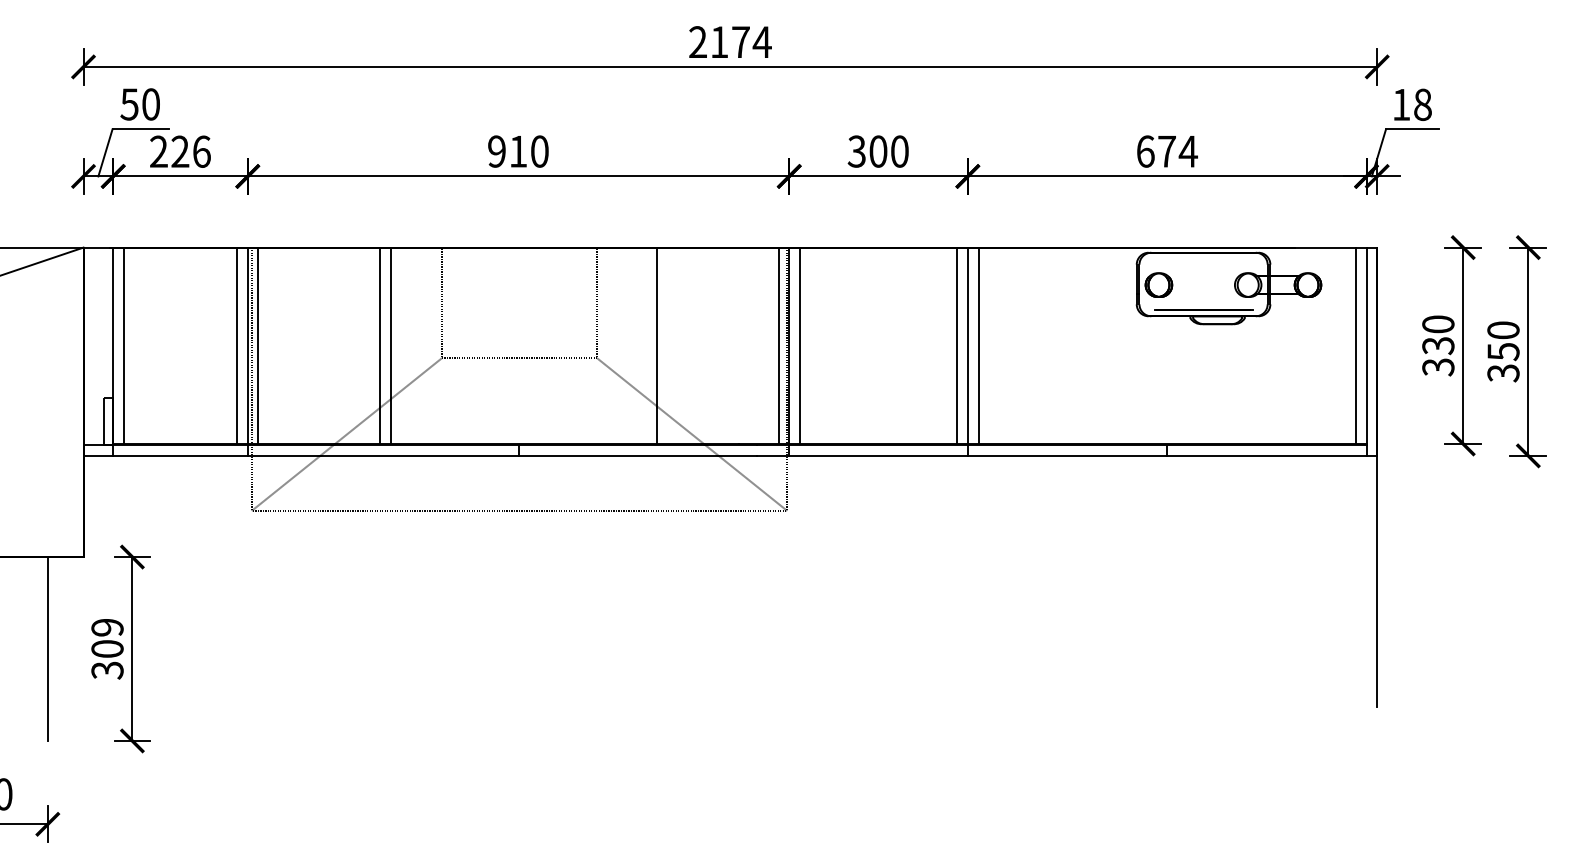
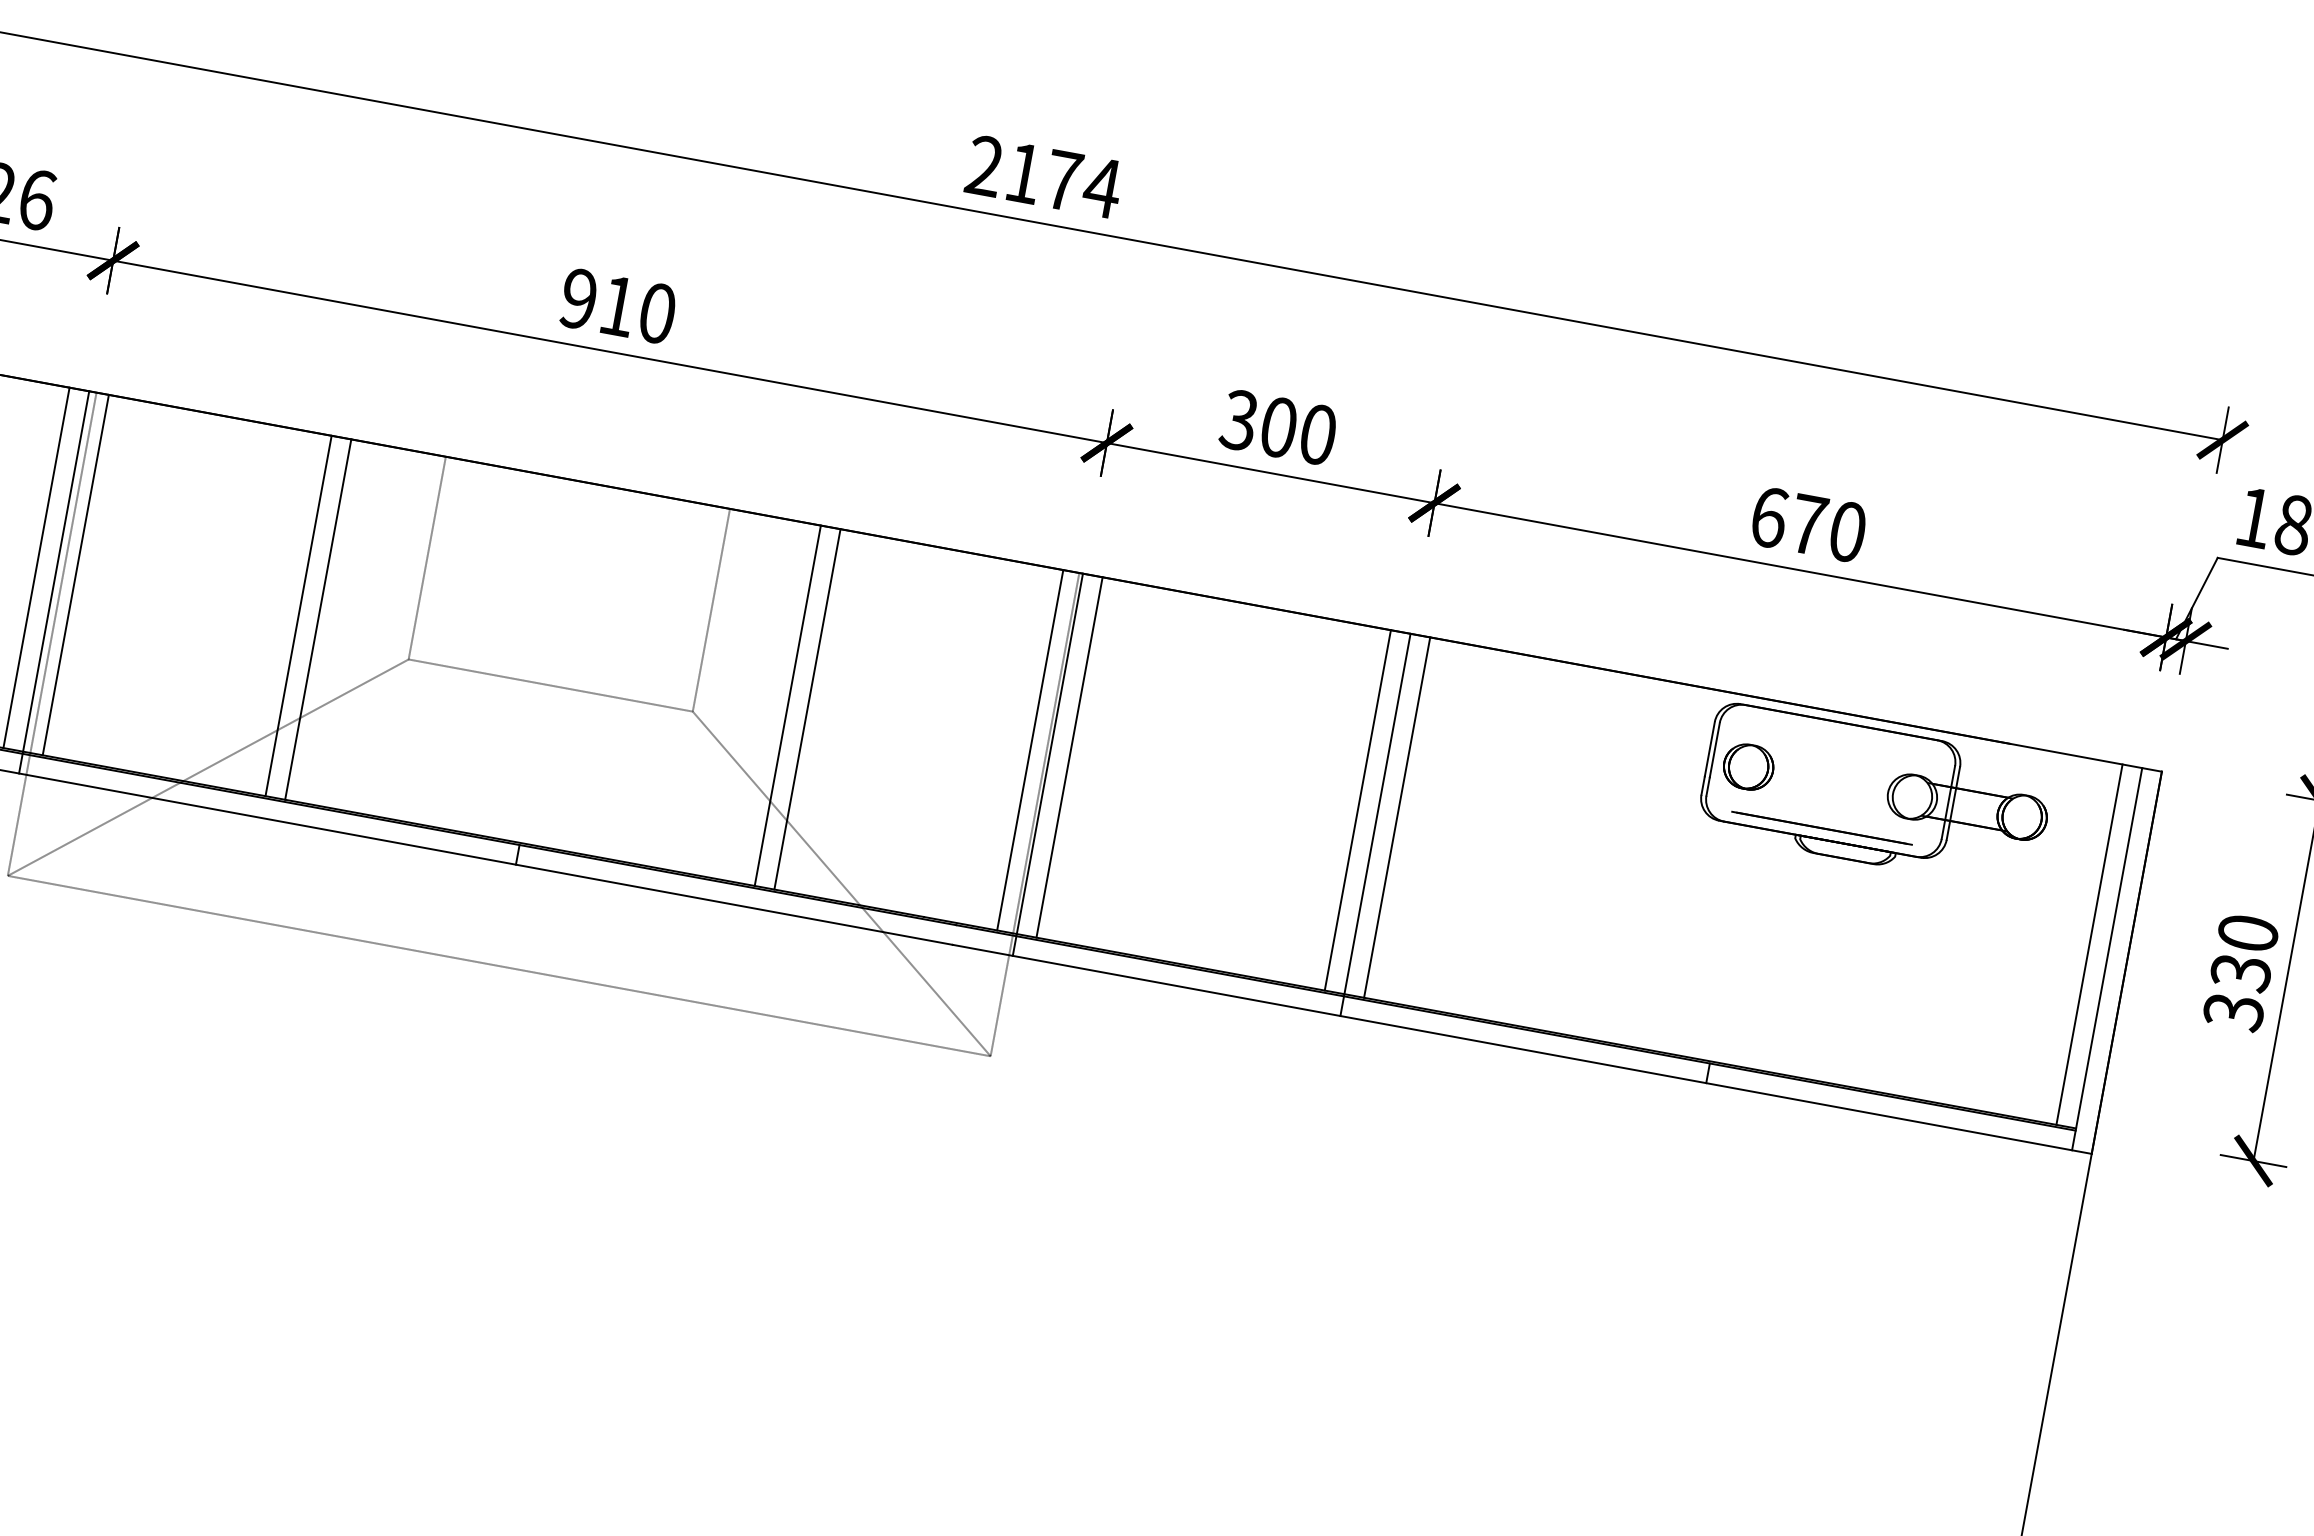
text: (1188, 151) -> (1847, 531), 674 -> 670
line: (646, 345) -> (787, 705), added

